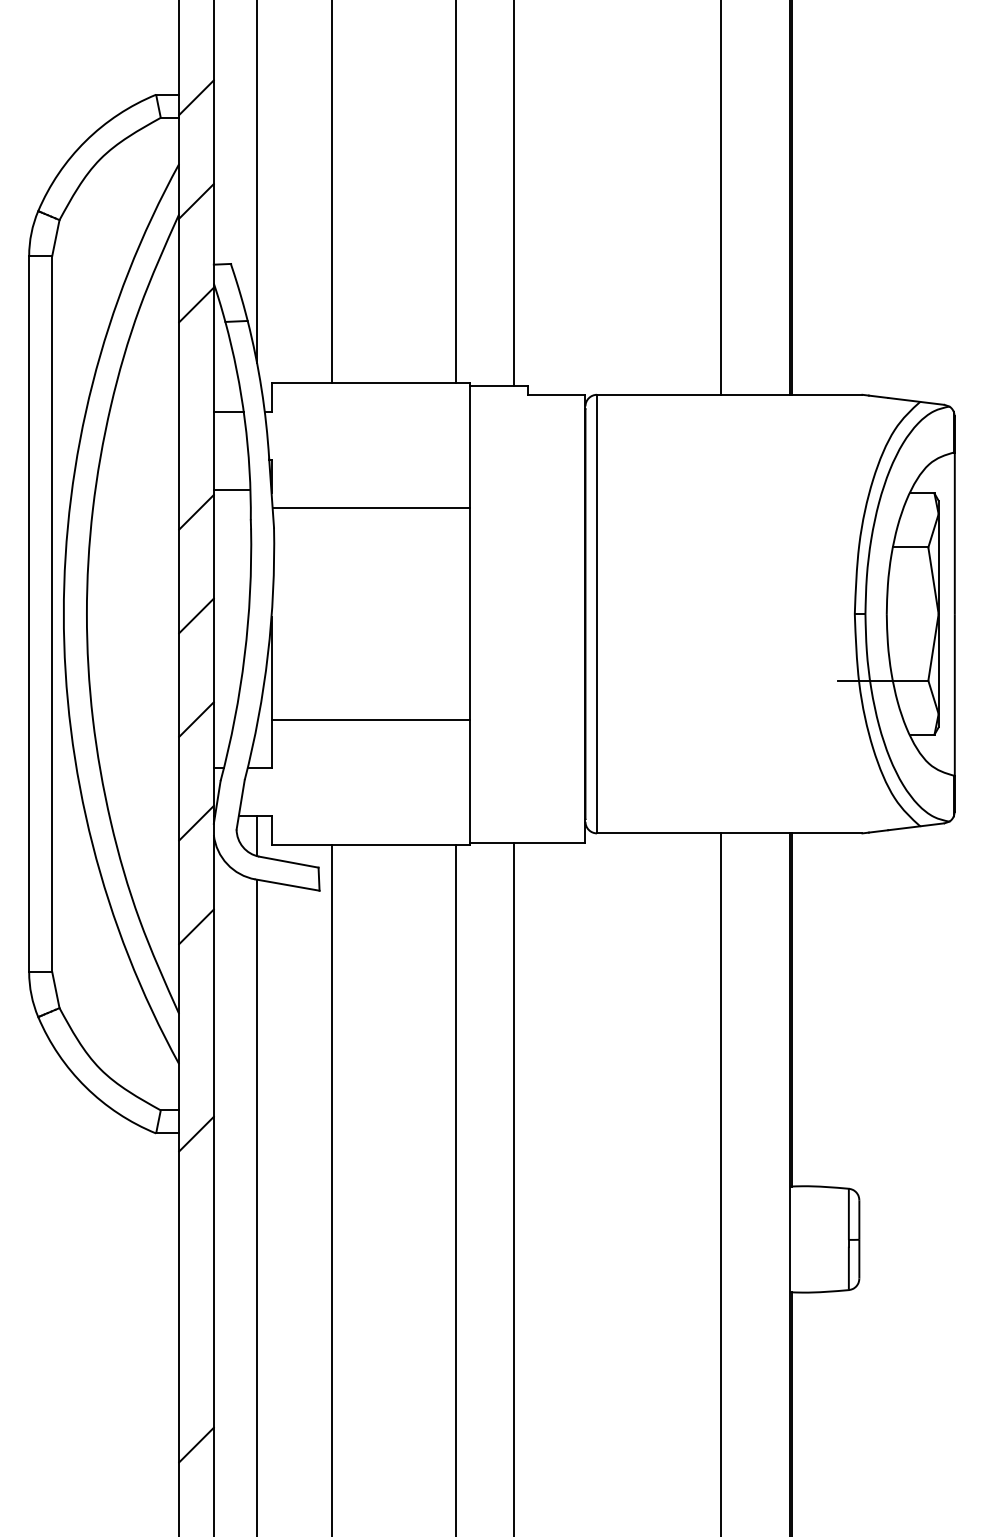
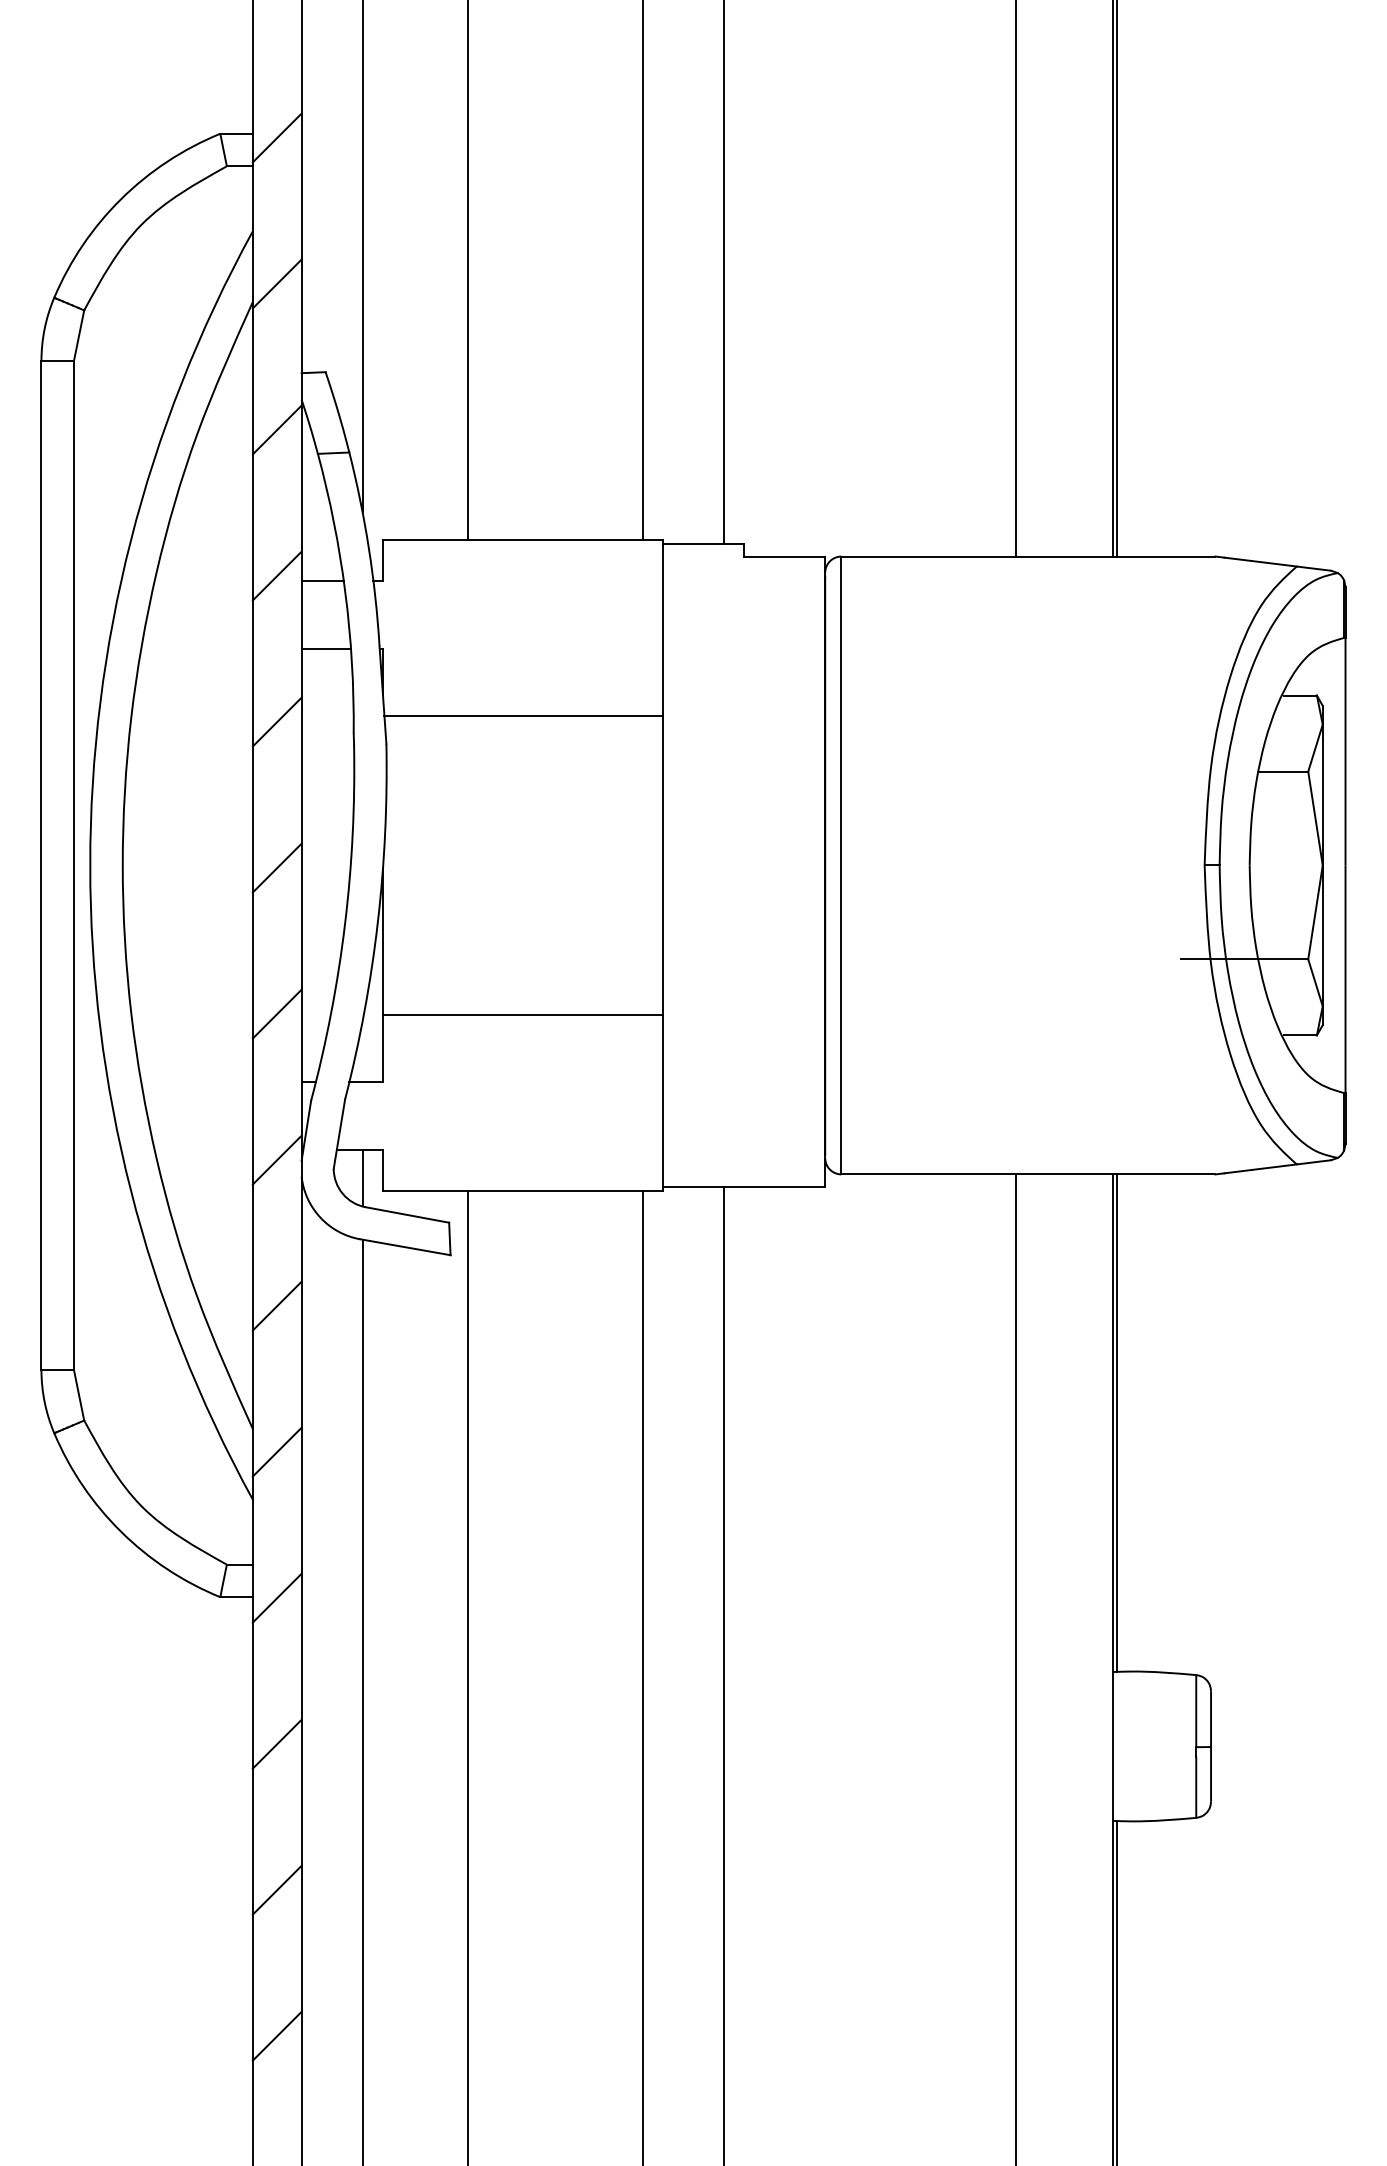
line: (196, 408) -> (276, 575), added
line: (231, 489) -> (326, 648), moved
line: (196, 1030) -> (276, 1451), added
line: (196, 1237) -> (276, 1743), added
line: (196, 1340) -> (276, 1889), added

